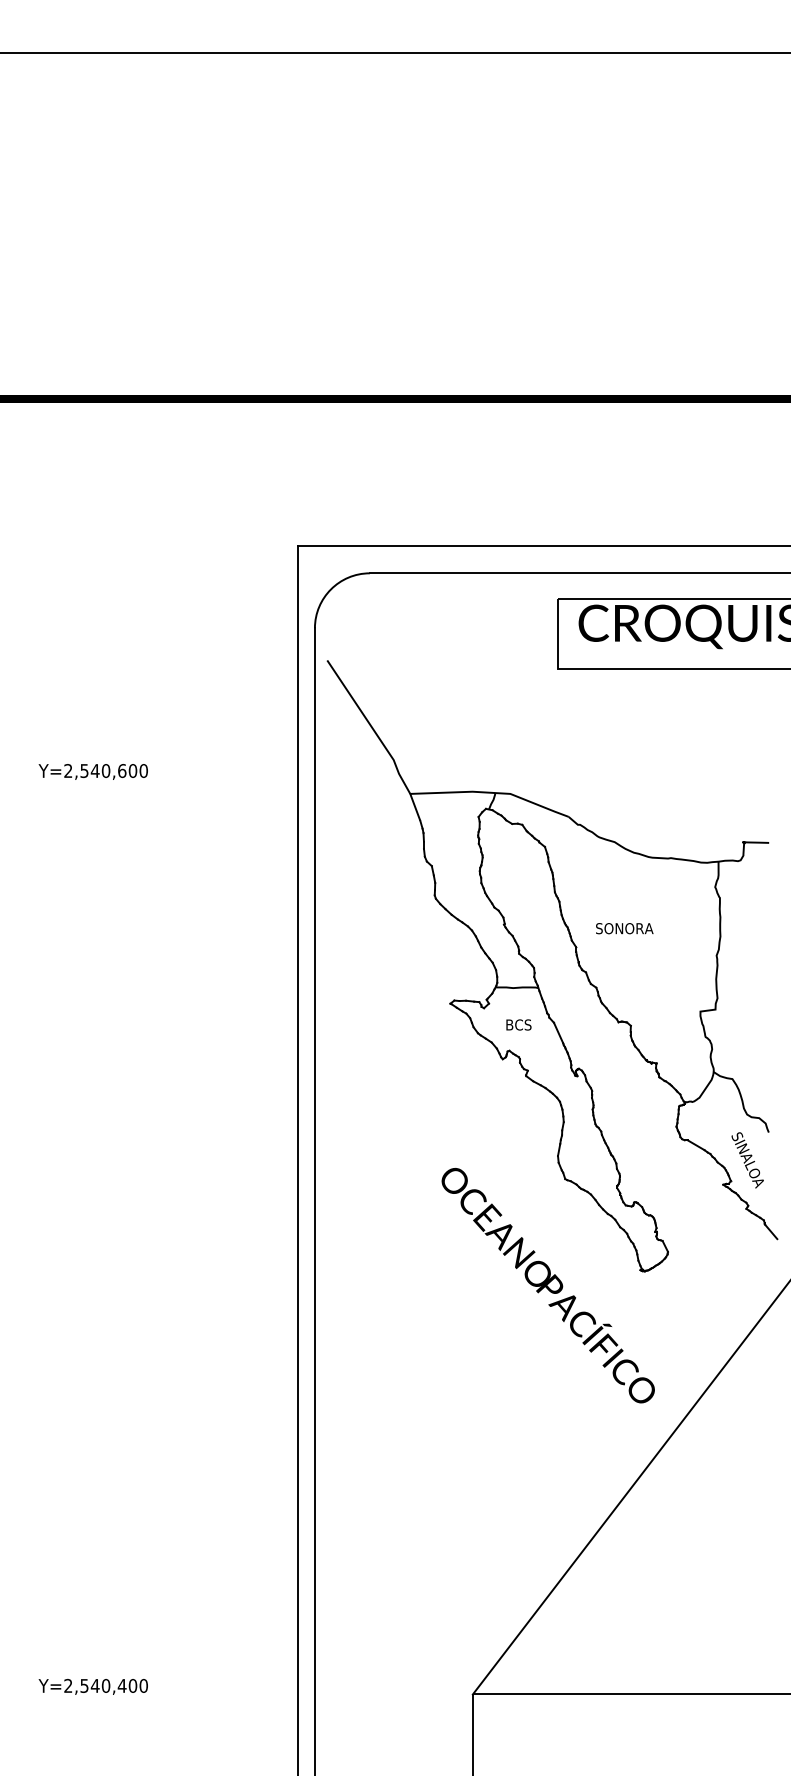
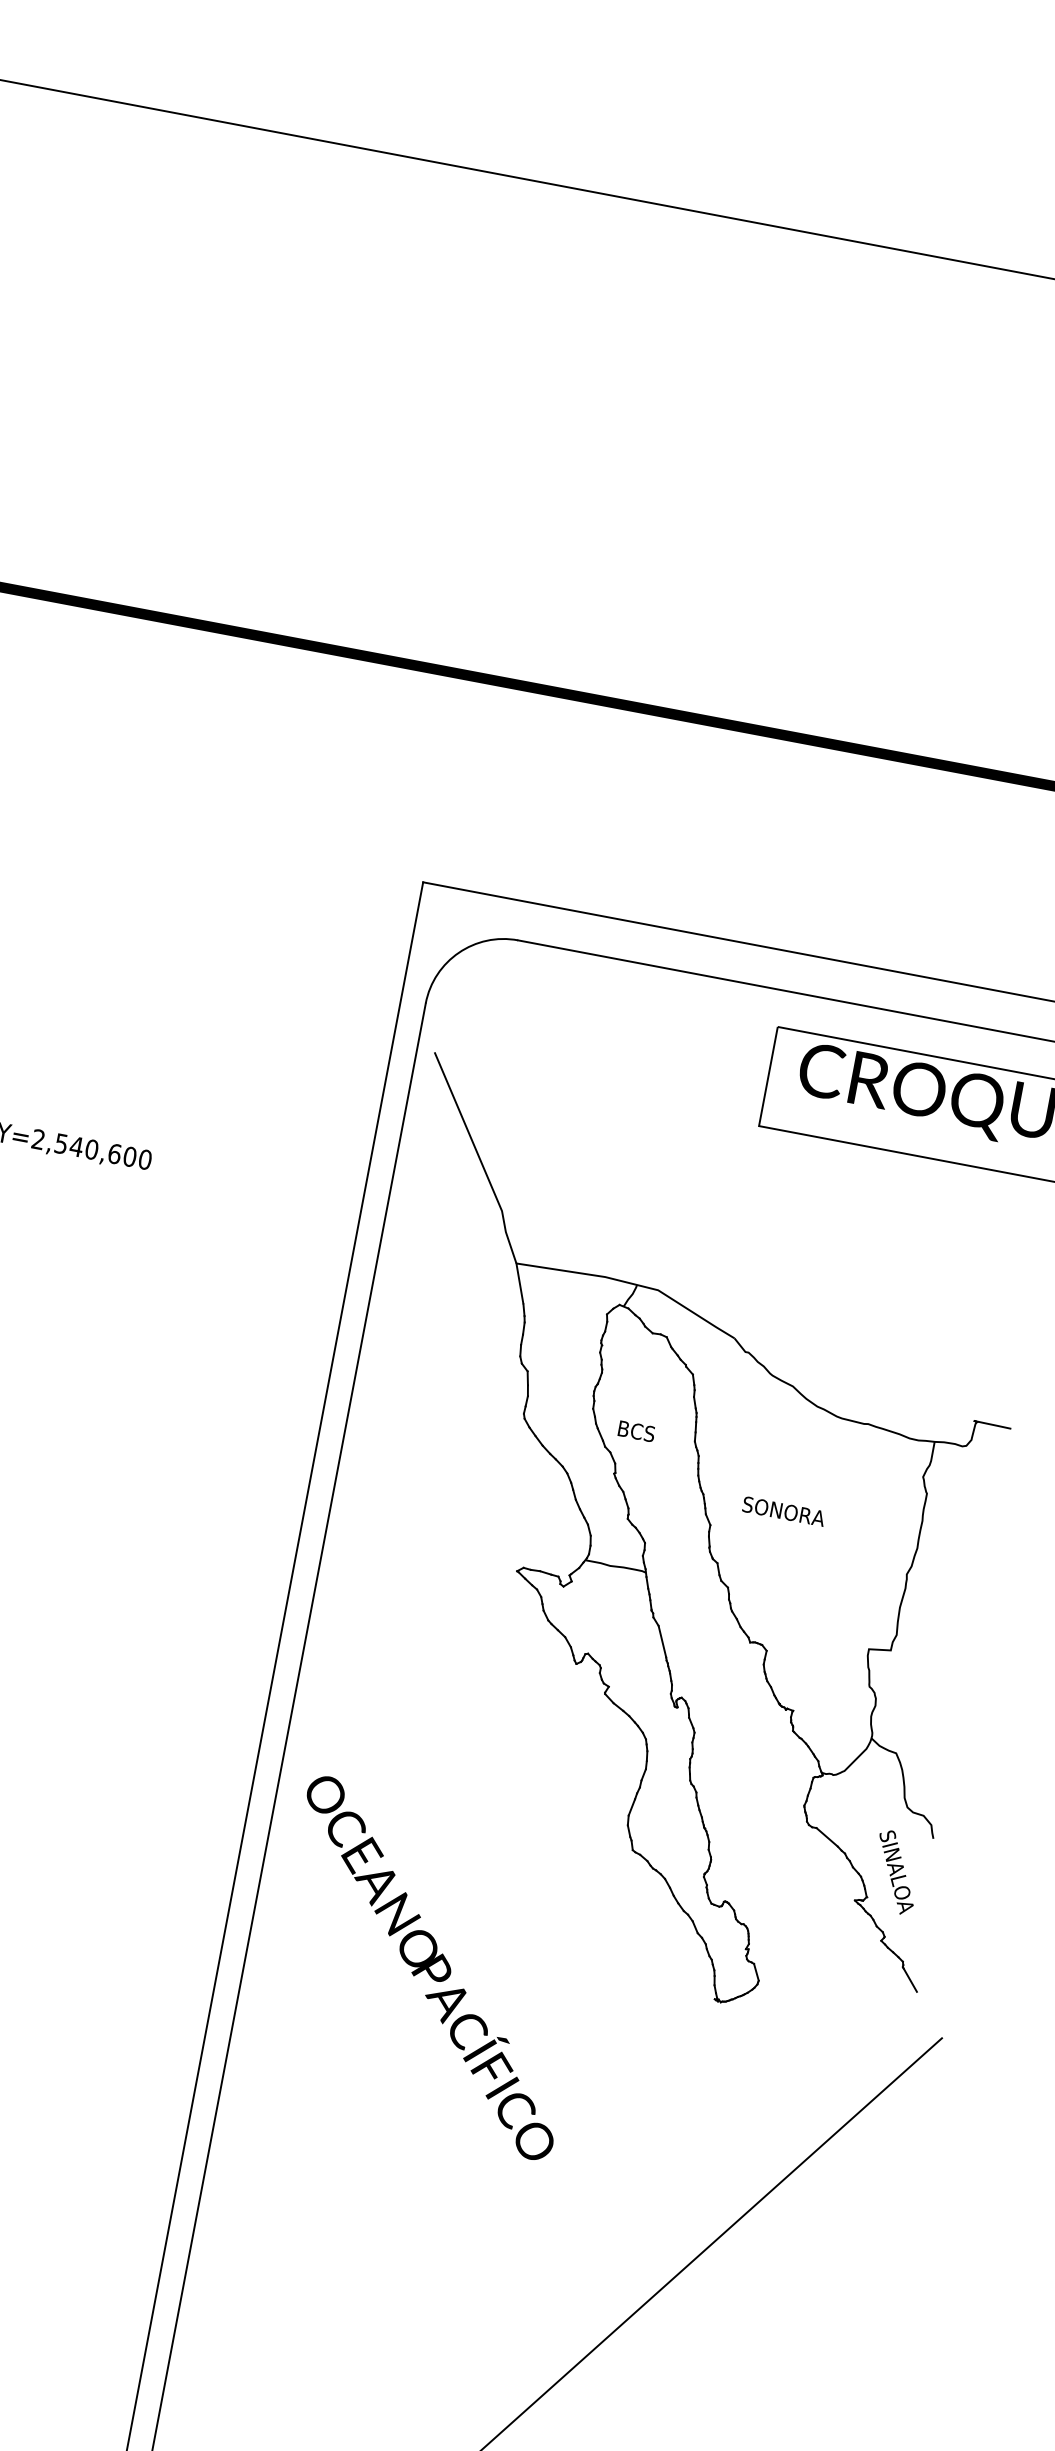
text: (518, 1024) -> (636, 1430), moved
text: (547, 1285) -> (429, 1967), moved

